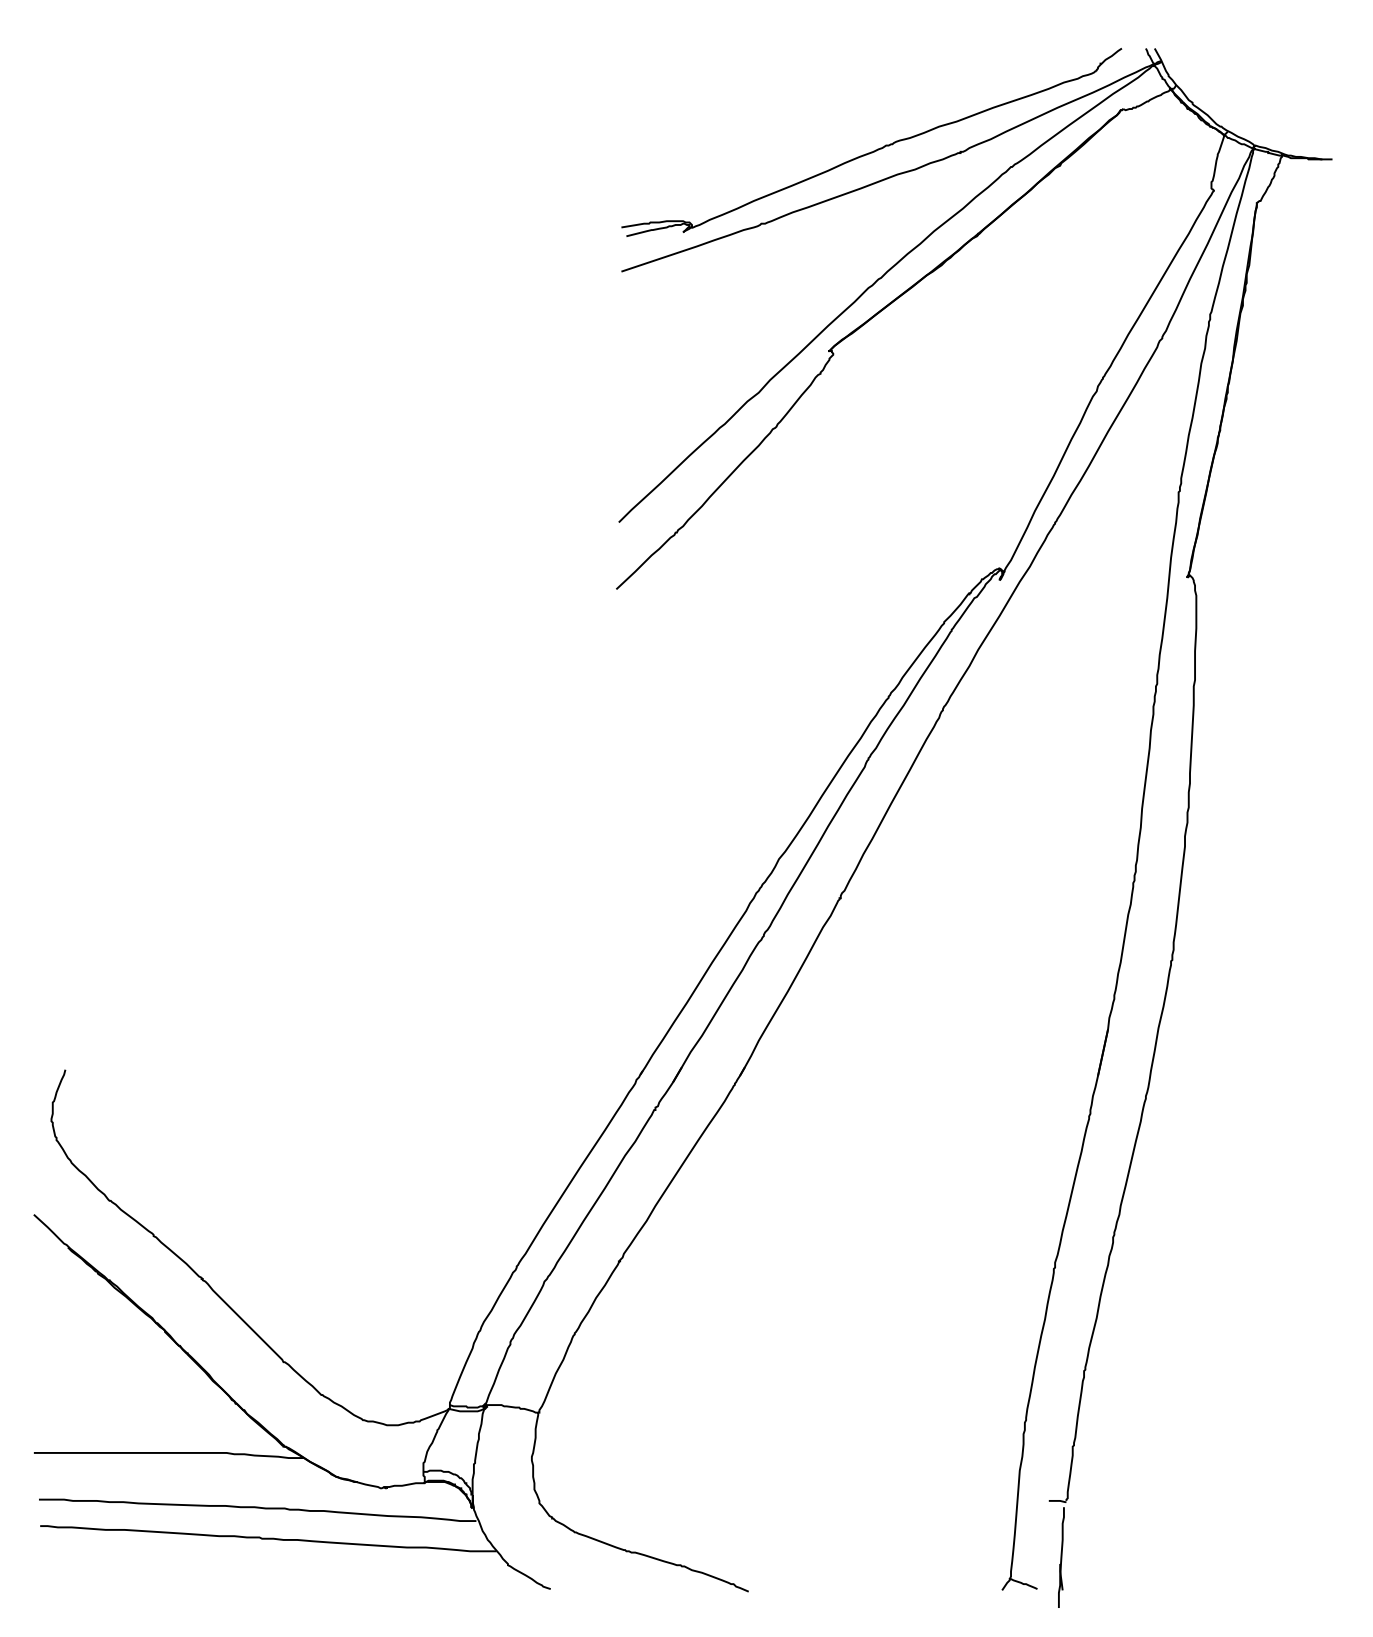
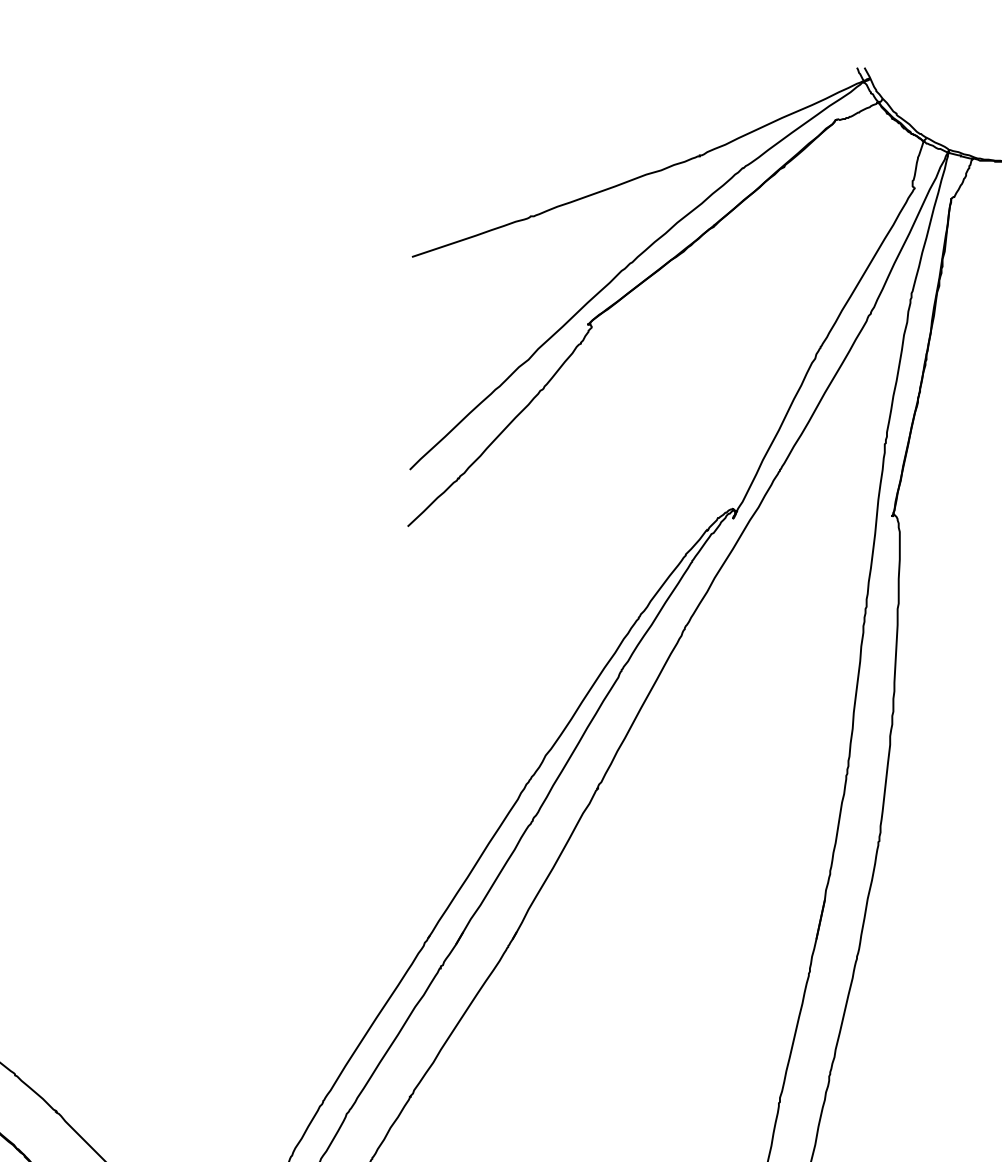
part: (875, 149) -> (627, 153), removed

